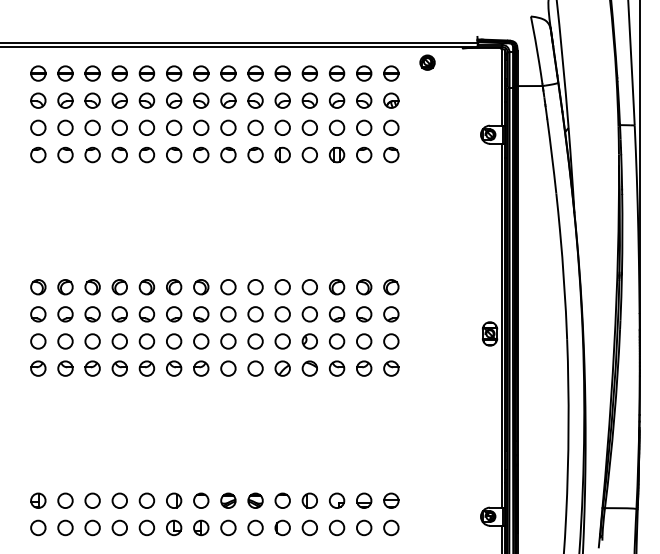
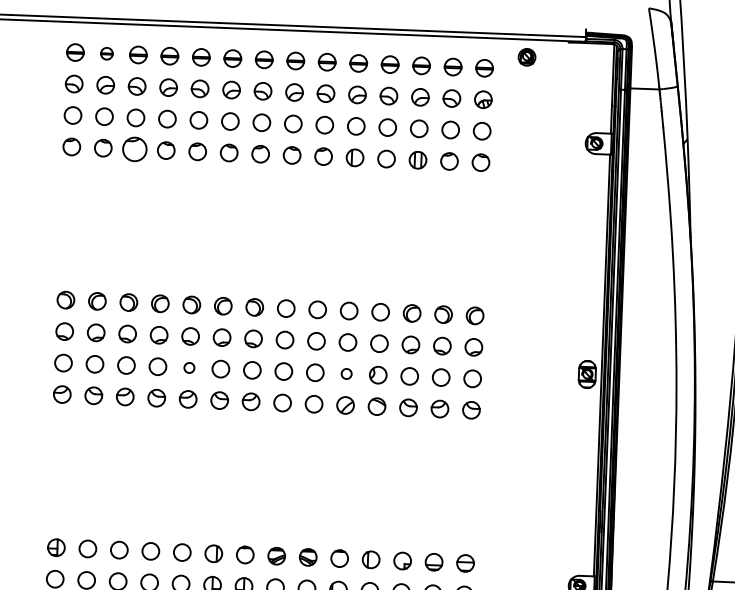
part: (65, 73) -> (106, 53), size x0.7
part: (92, 154) -> (134, 148), size x1.4
circle: (146, 341) -> (188, 367), size x0.6
circle: (282, 341) -> (346, 373), size x0.6

